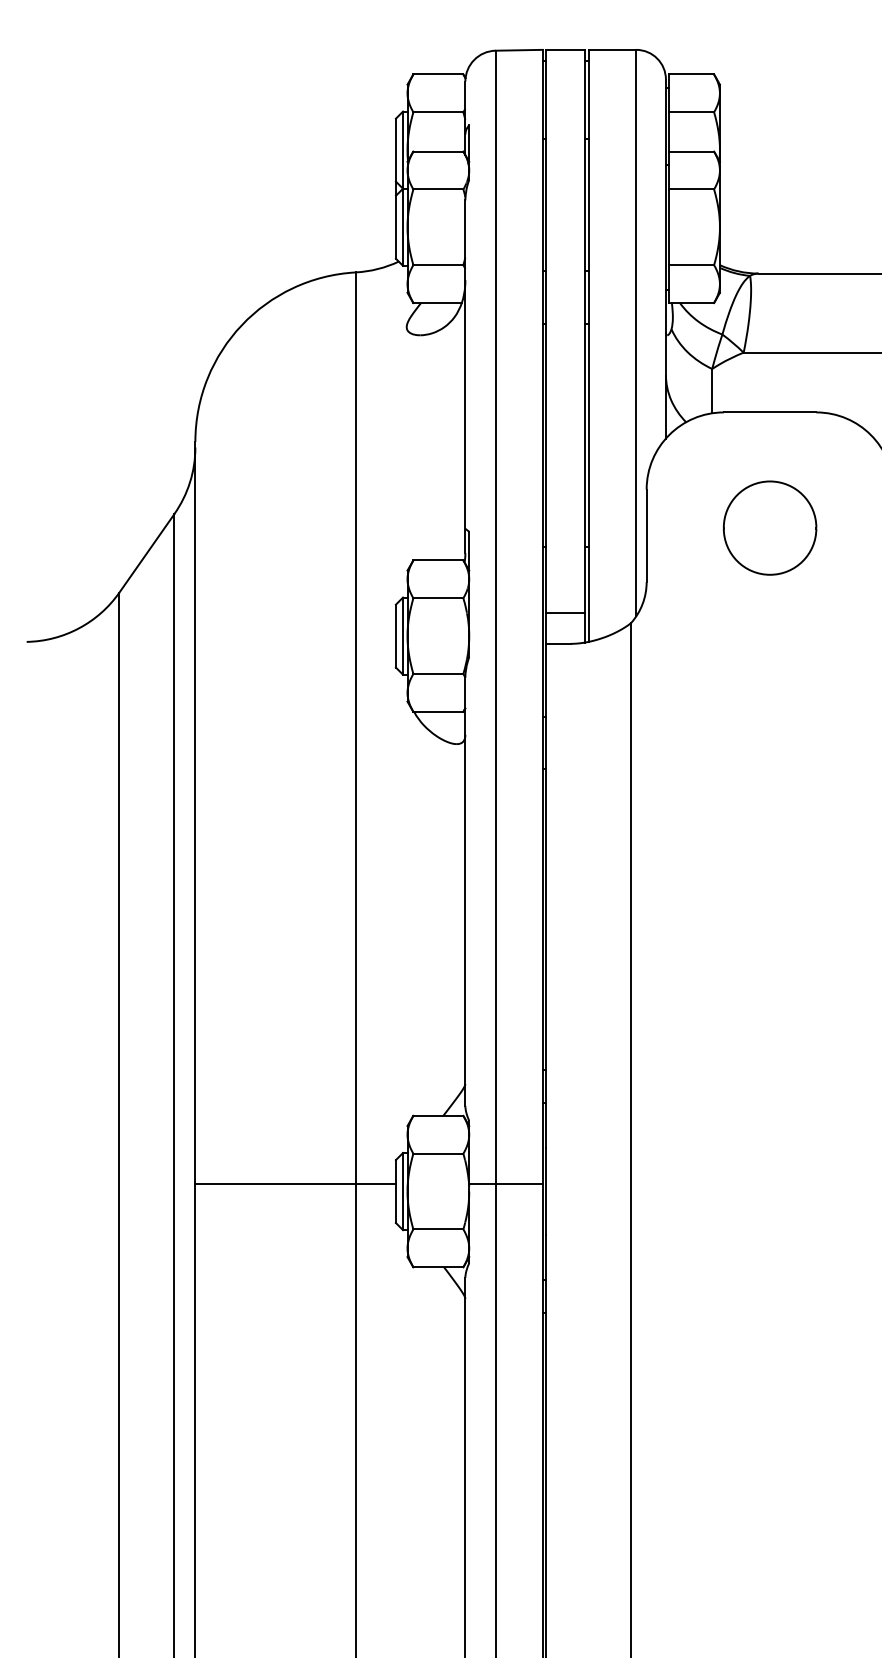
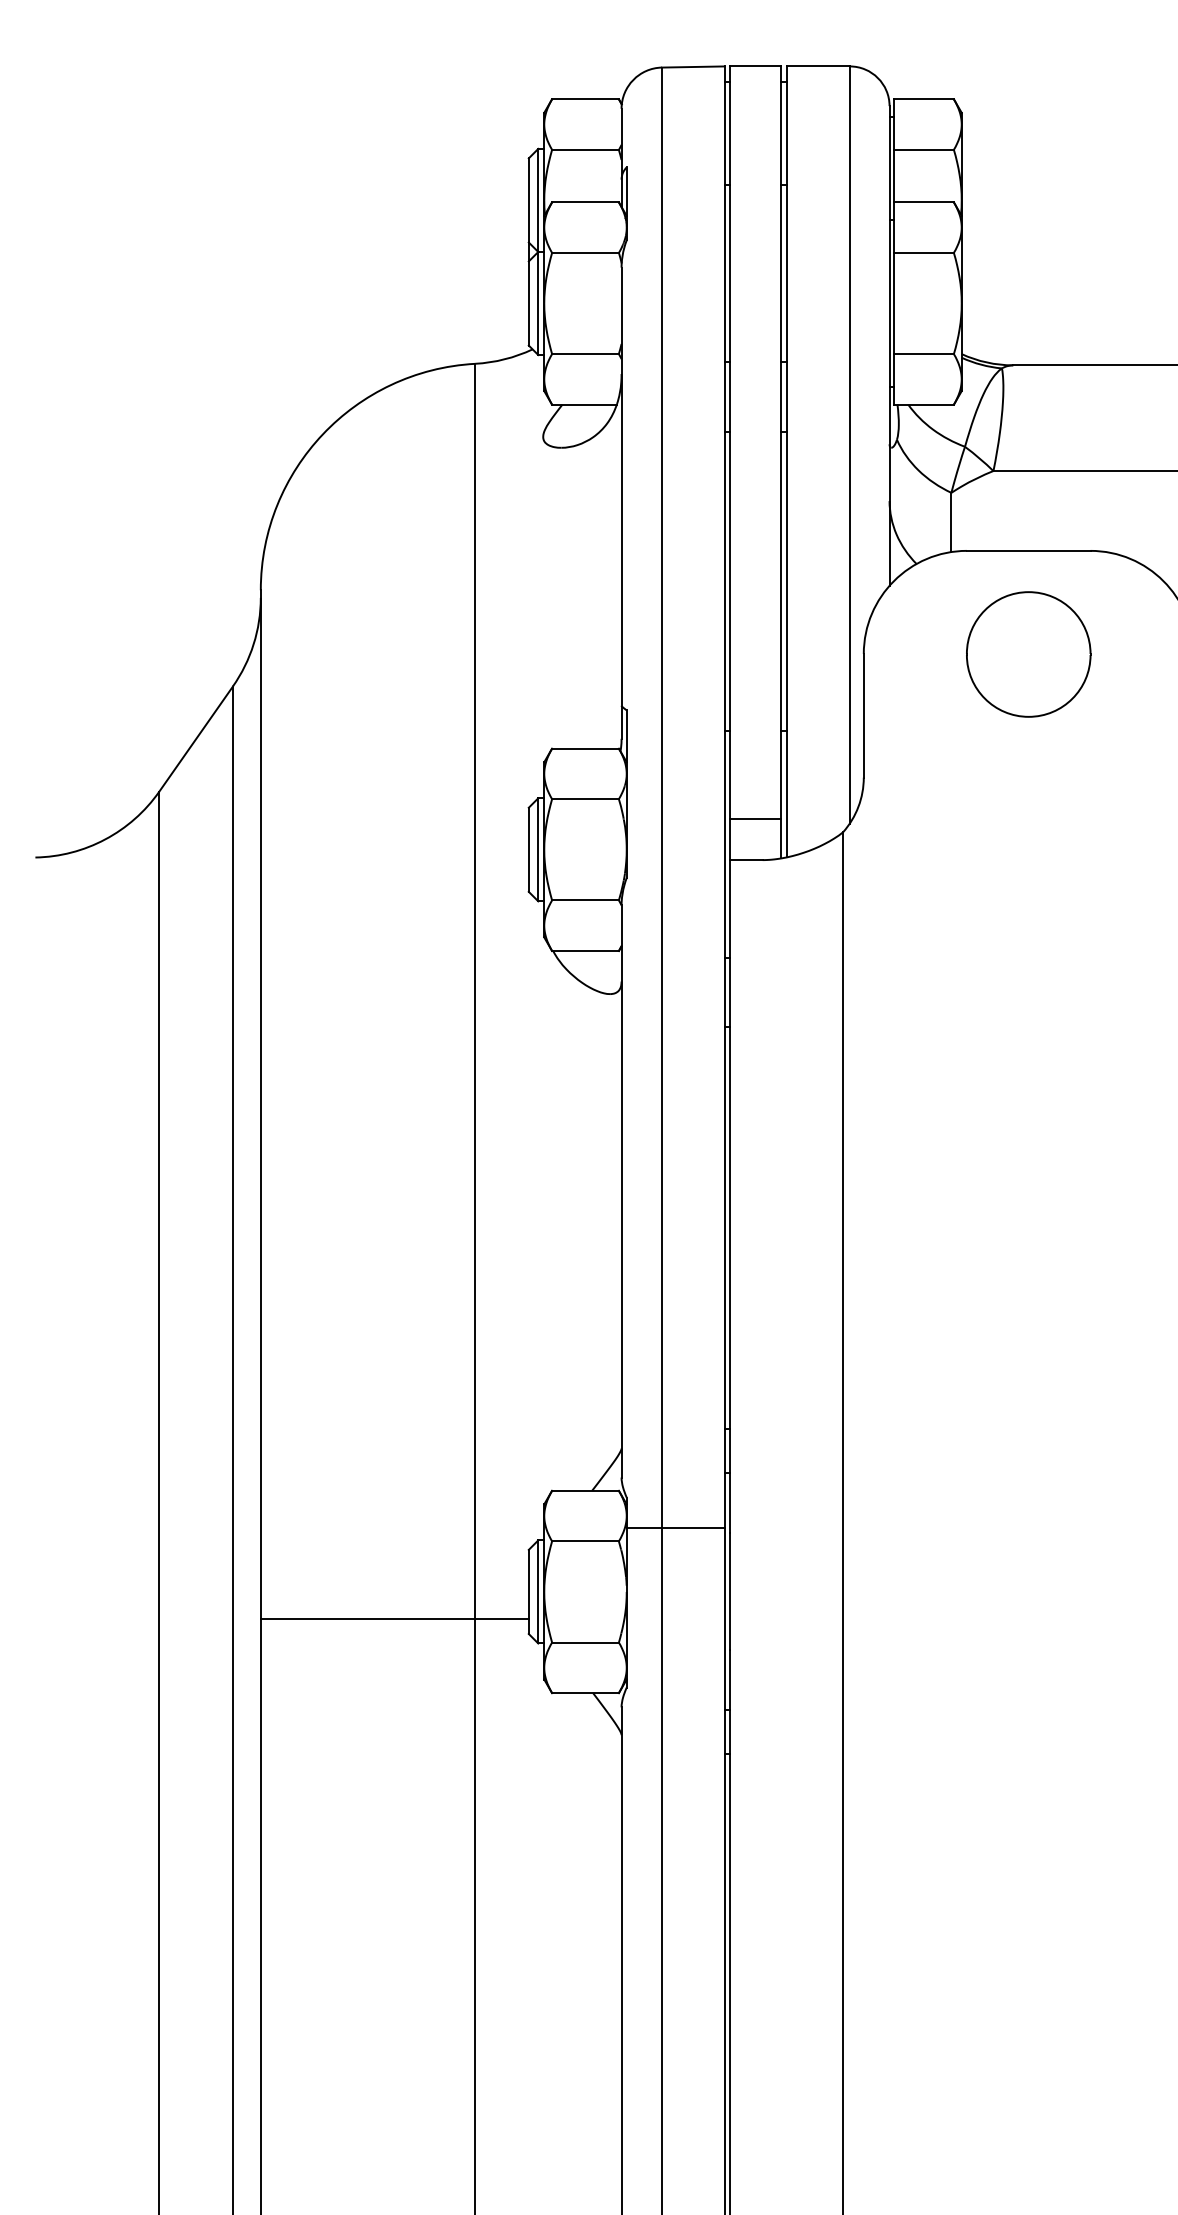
part: (769, 528) -> (1028, 654), moved
line: (295, 1183) -> (394, 1618), moved
line: (505, 1183) -> (675, 1527), moved

